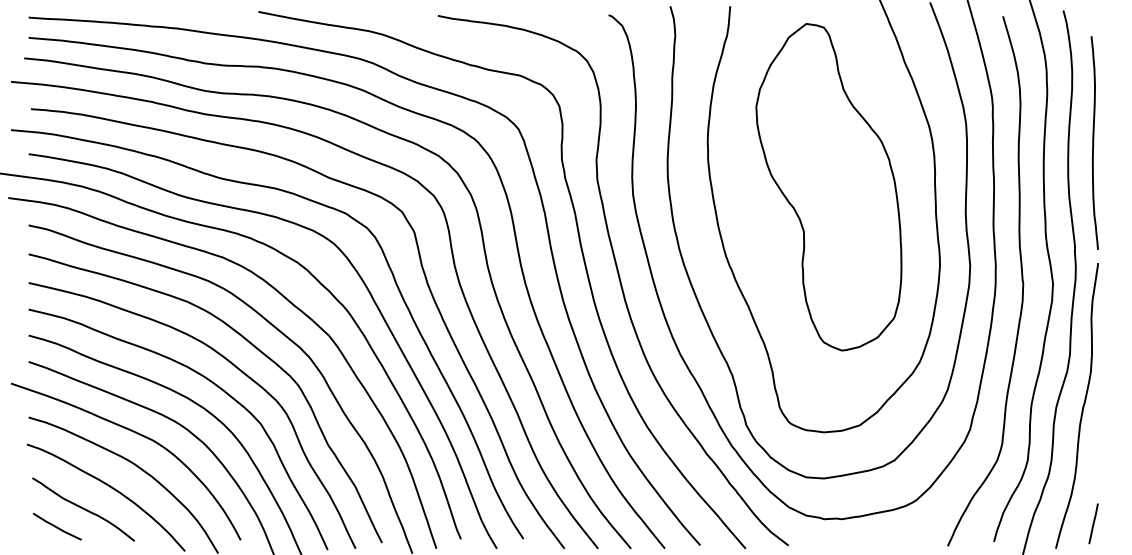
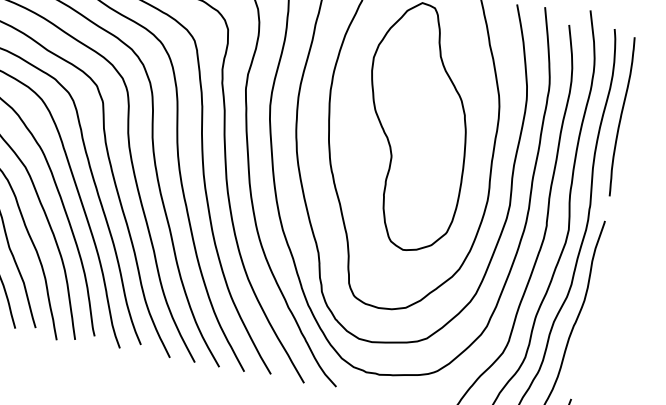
curve: (1094, 142) -> (622, 116), moved

